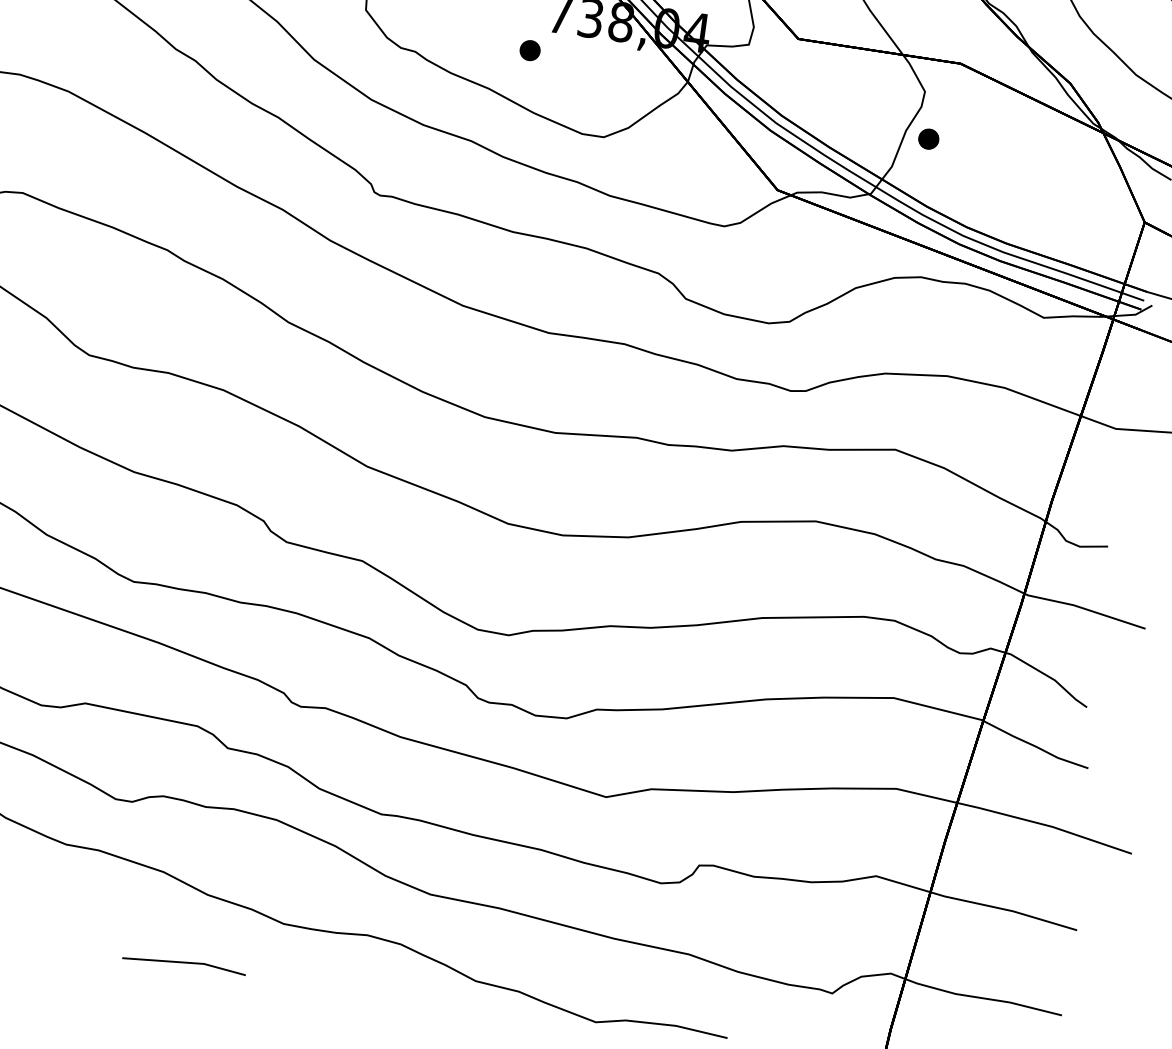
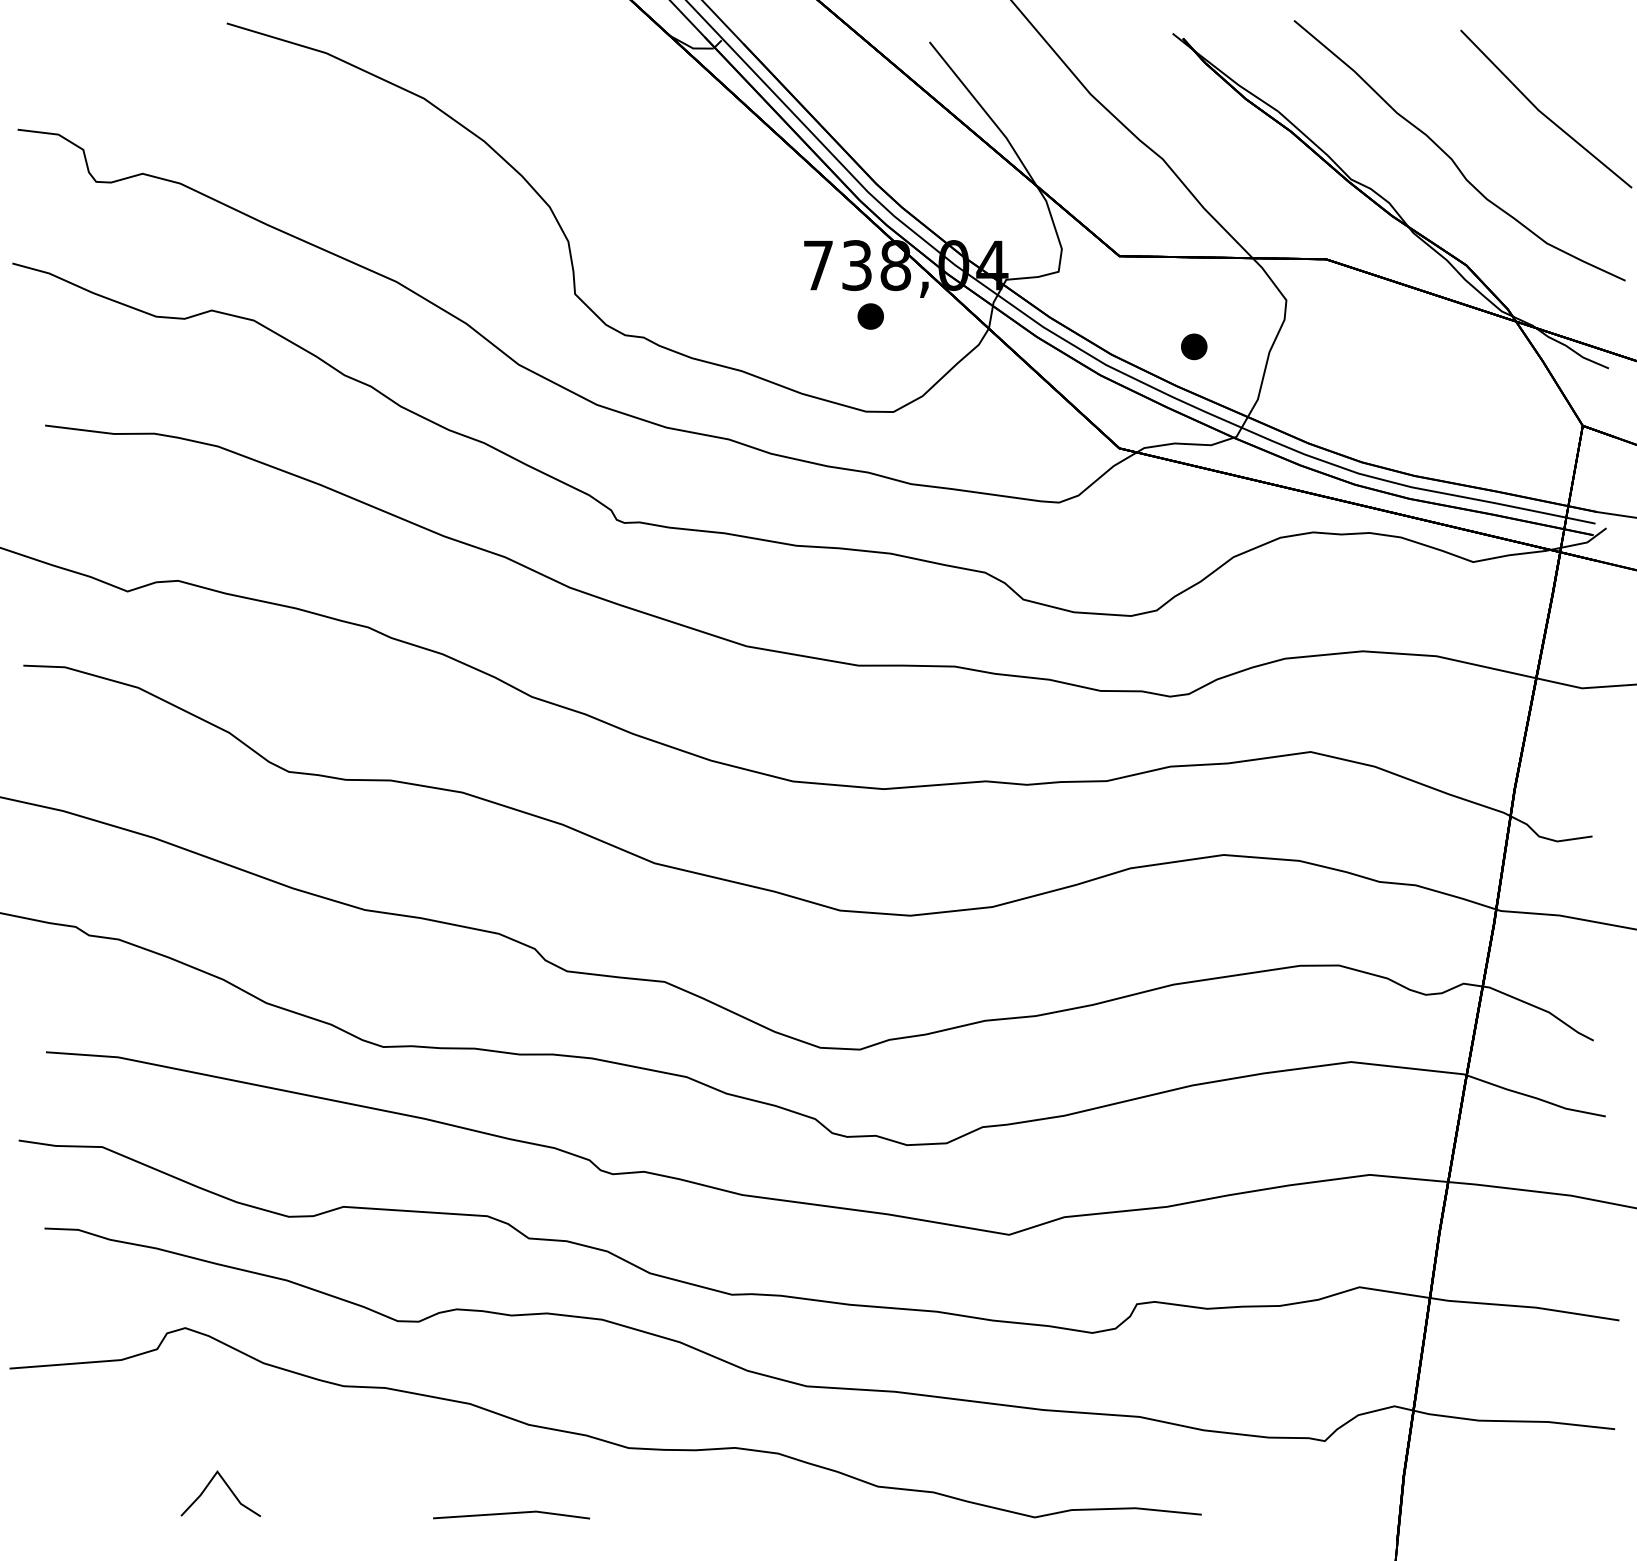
part: (529, 50) -> (870, 316), moved
part: (929, 138) -> (1194, 346), moved

